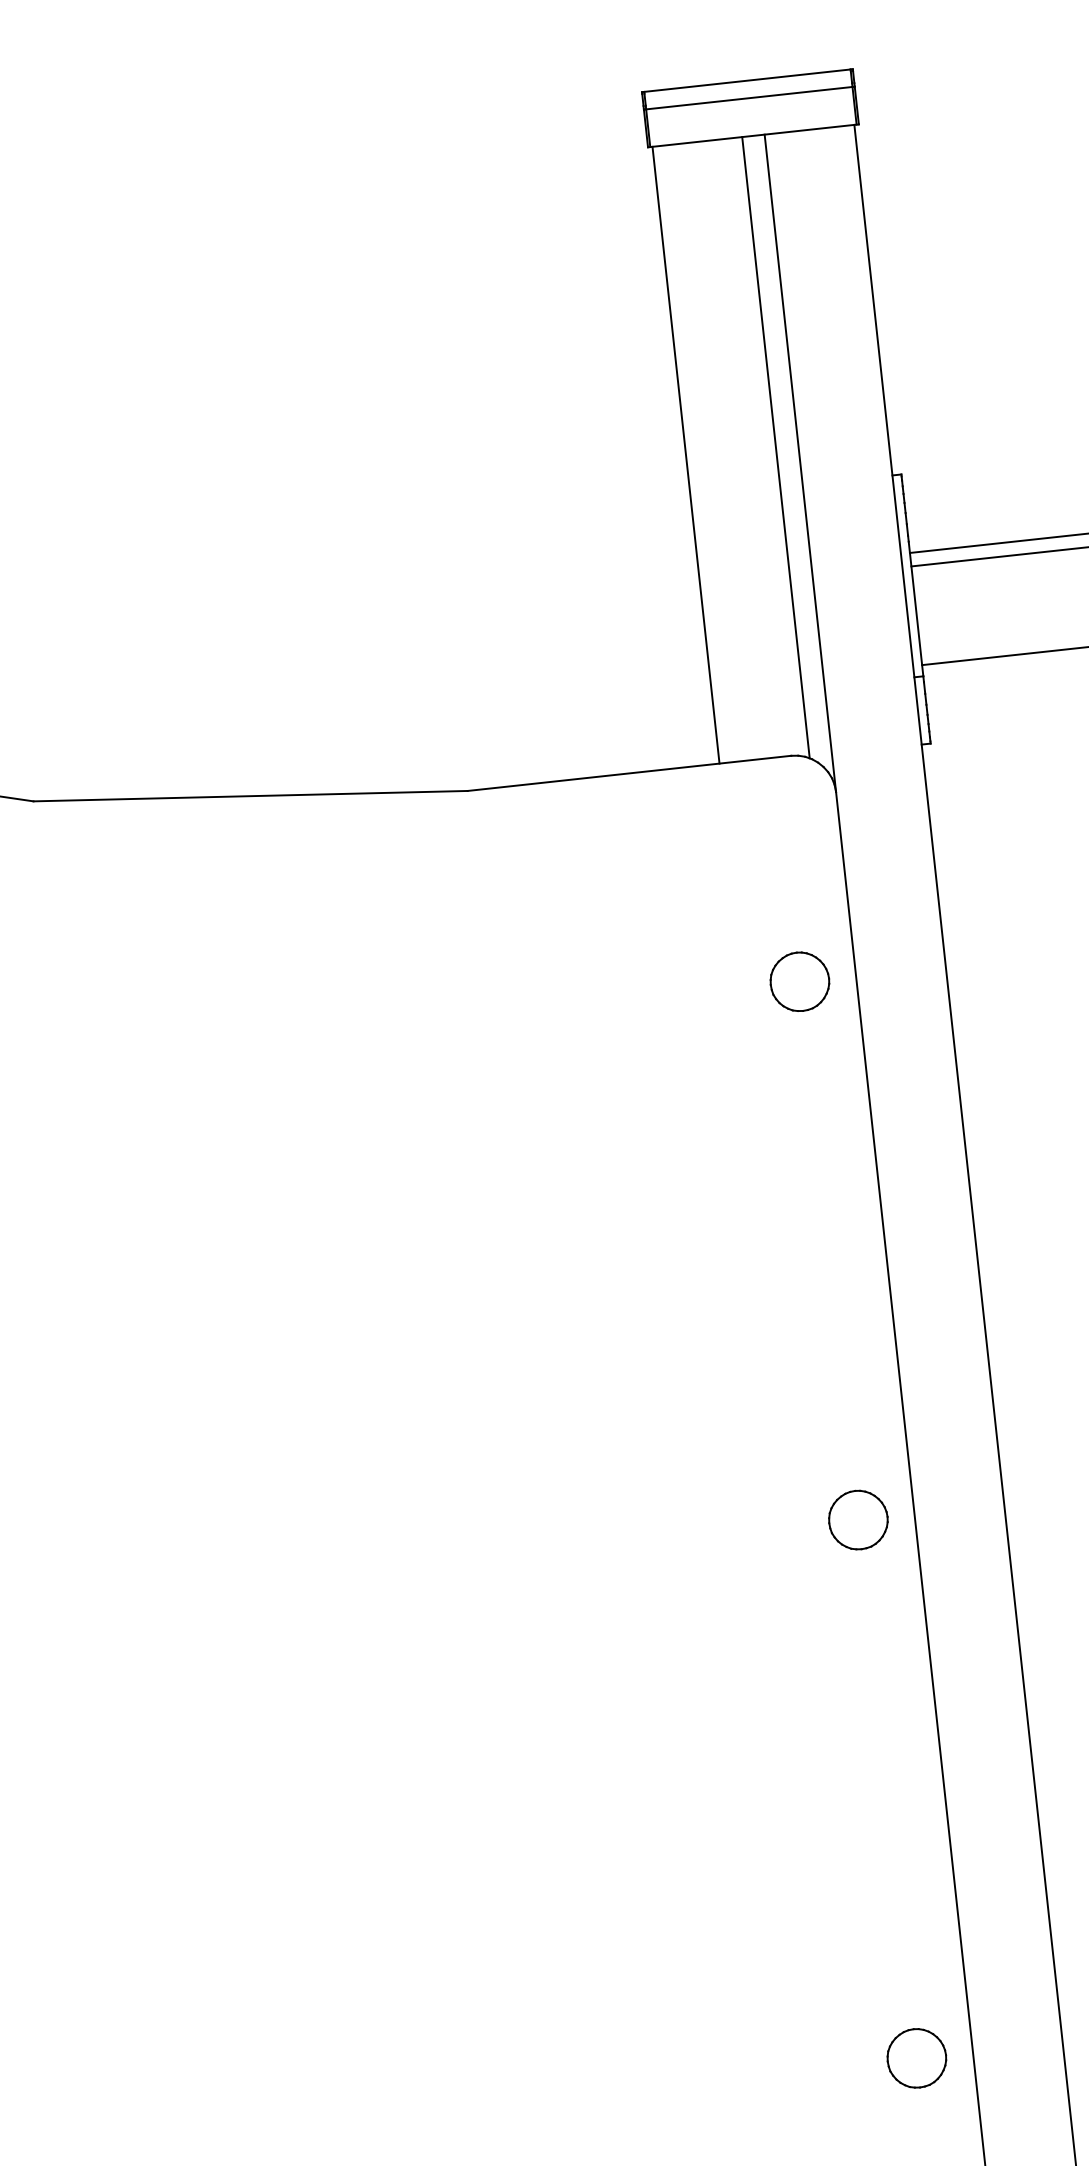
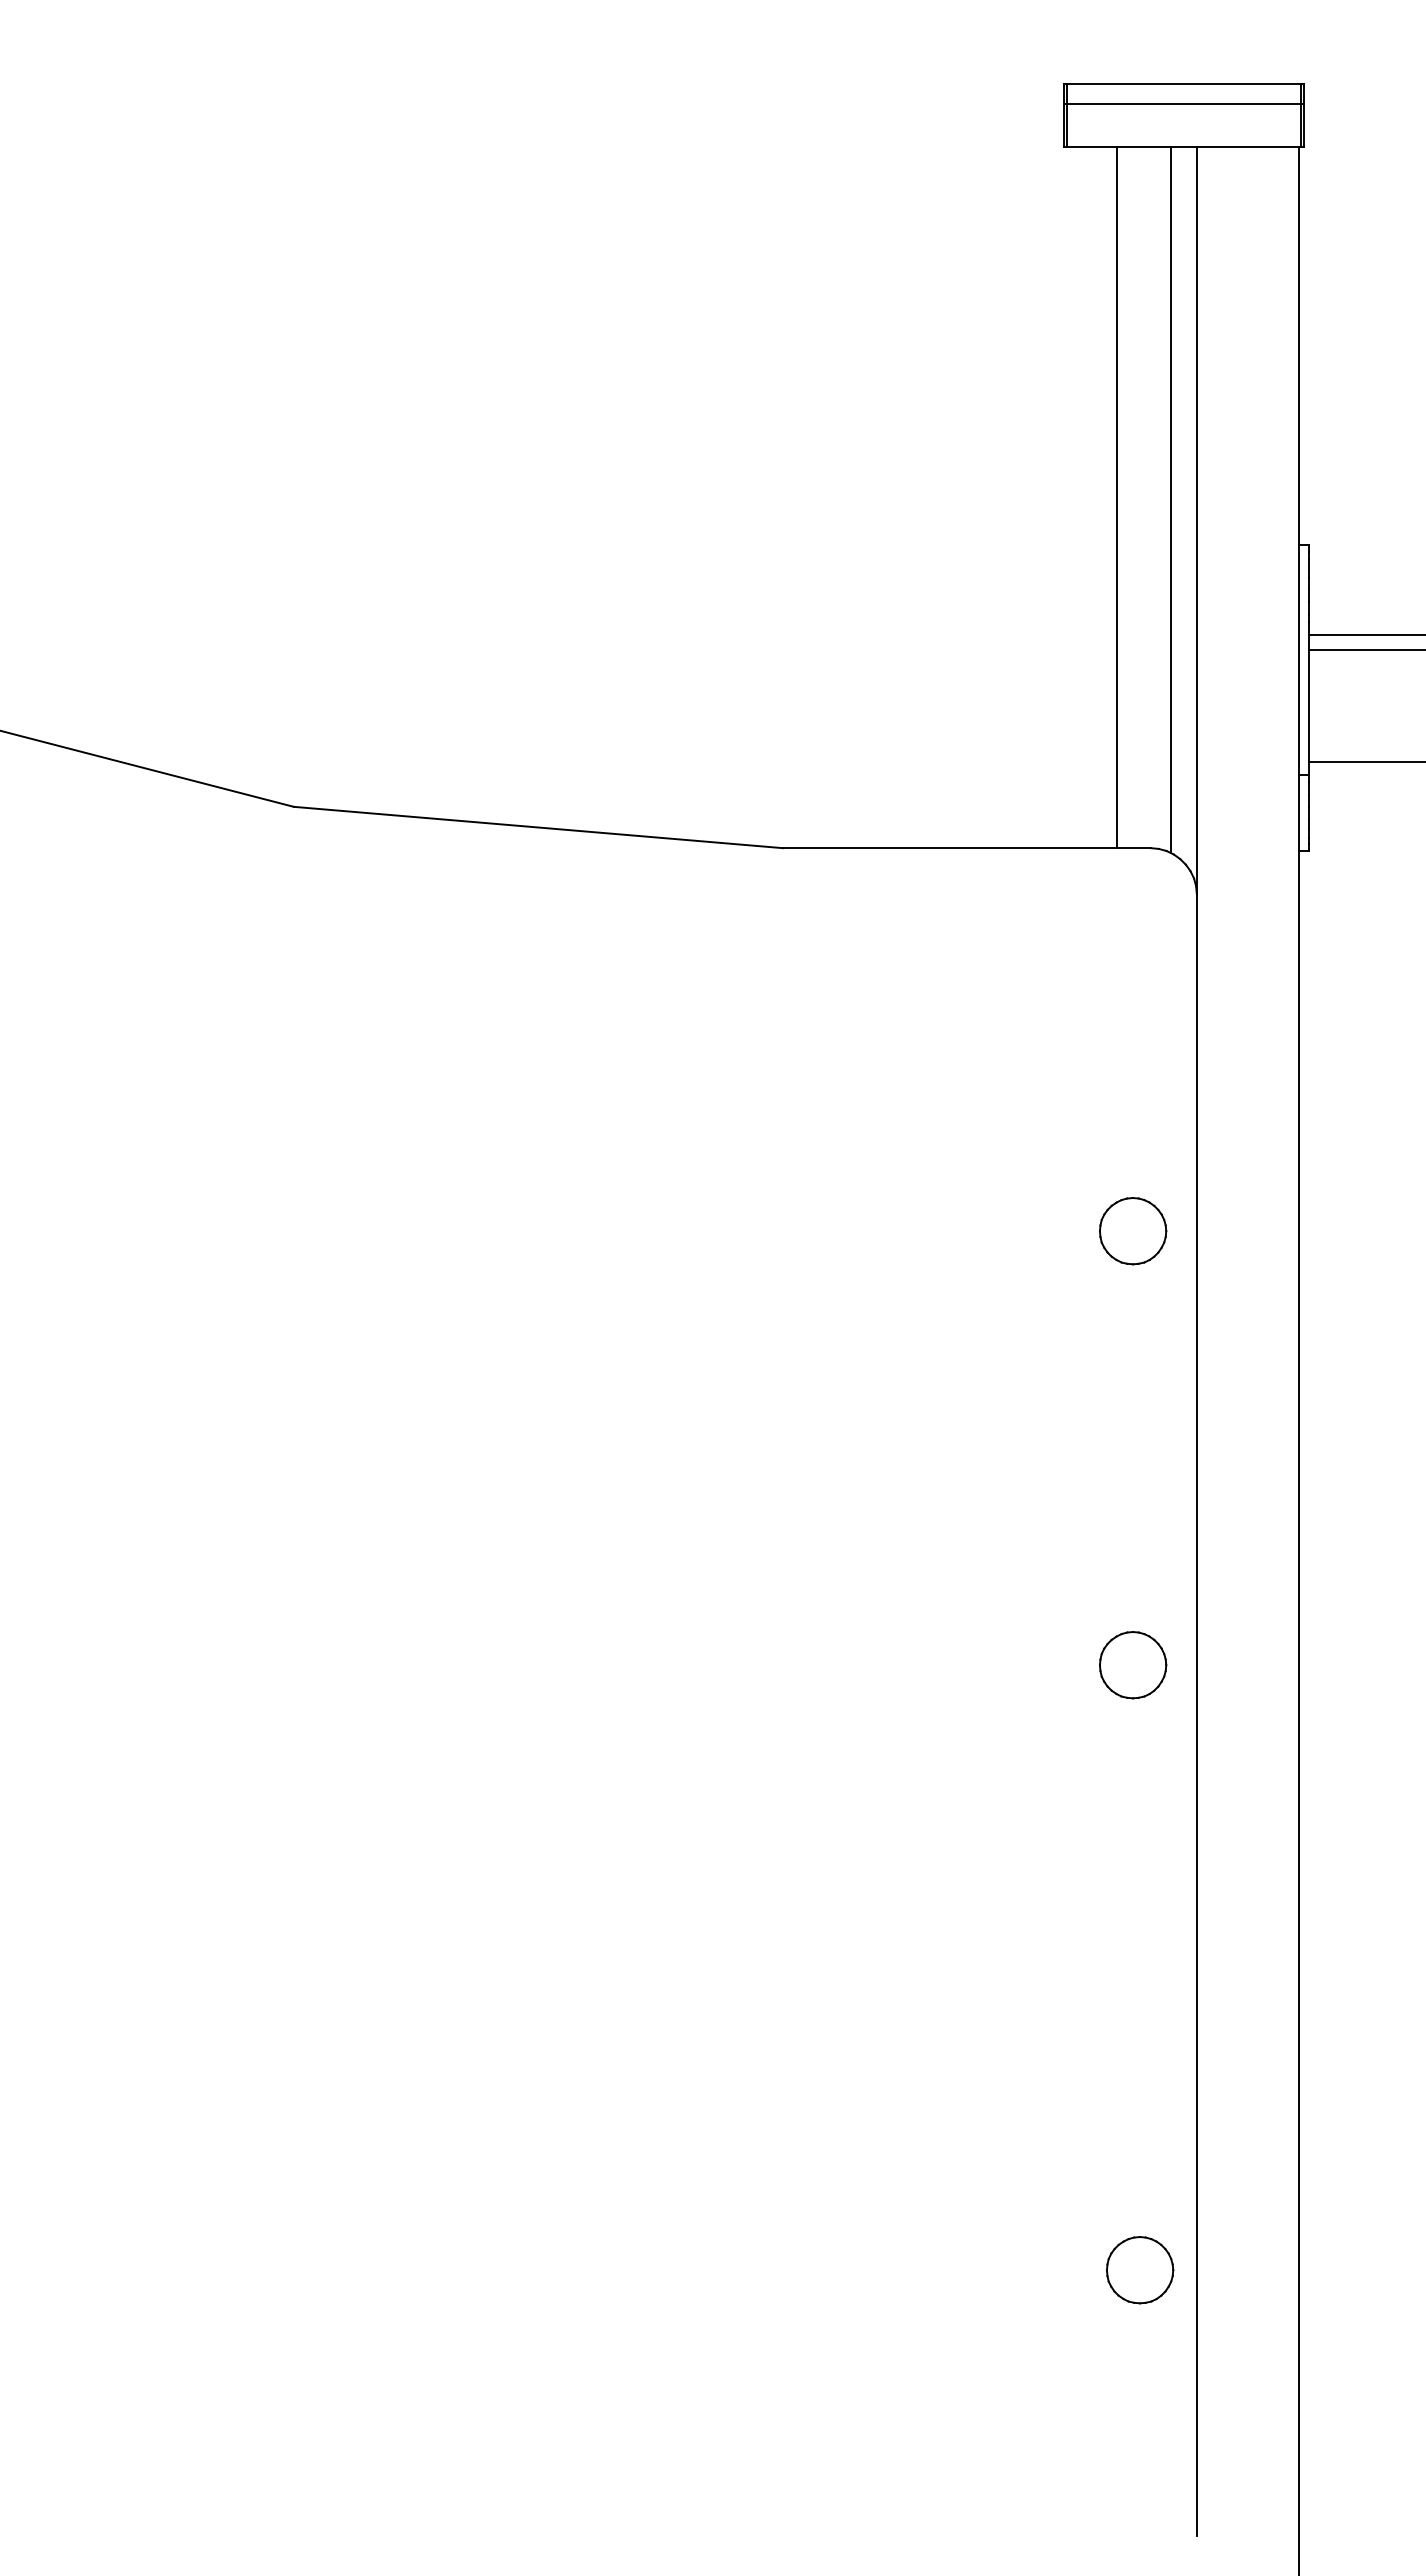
line: (686, 455) -> (1117, 497), moved
part: (800, 982) -> (1133, 1231), moved
part: (858, 1520) -> (1133, 1665), moved
part: (917, 2058) -> (1140, 2270), moved

